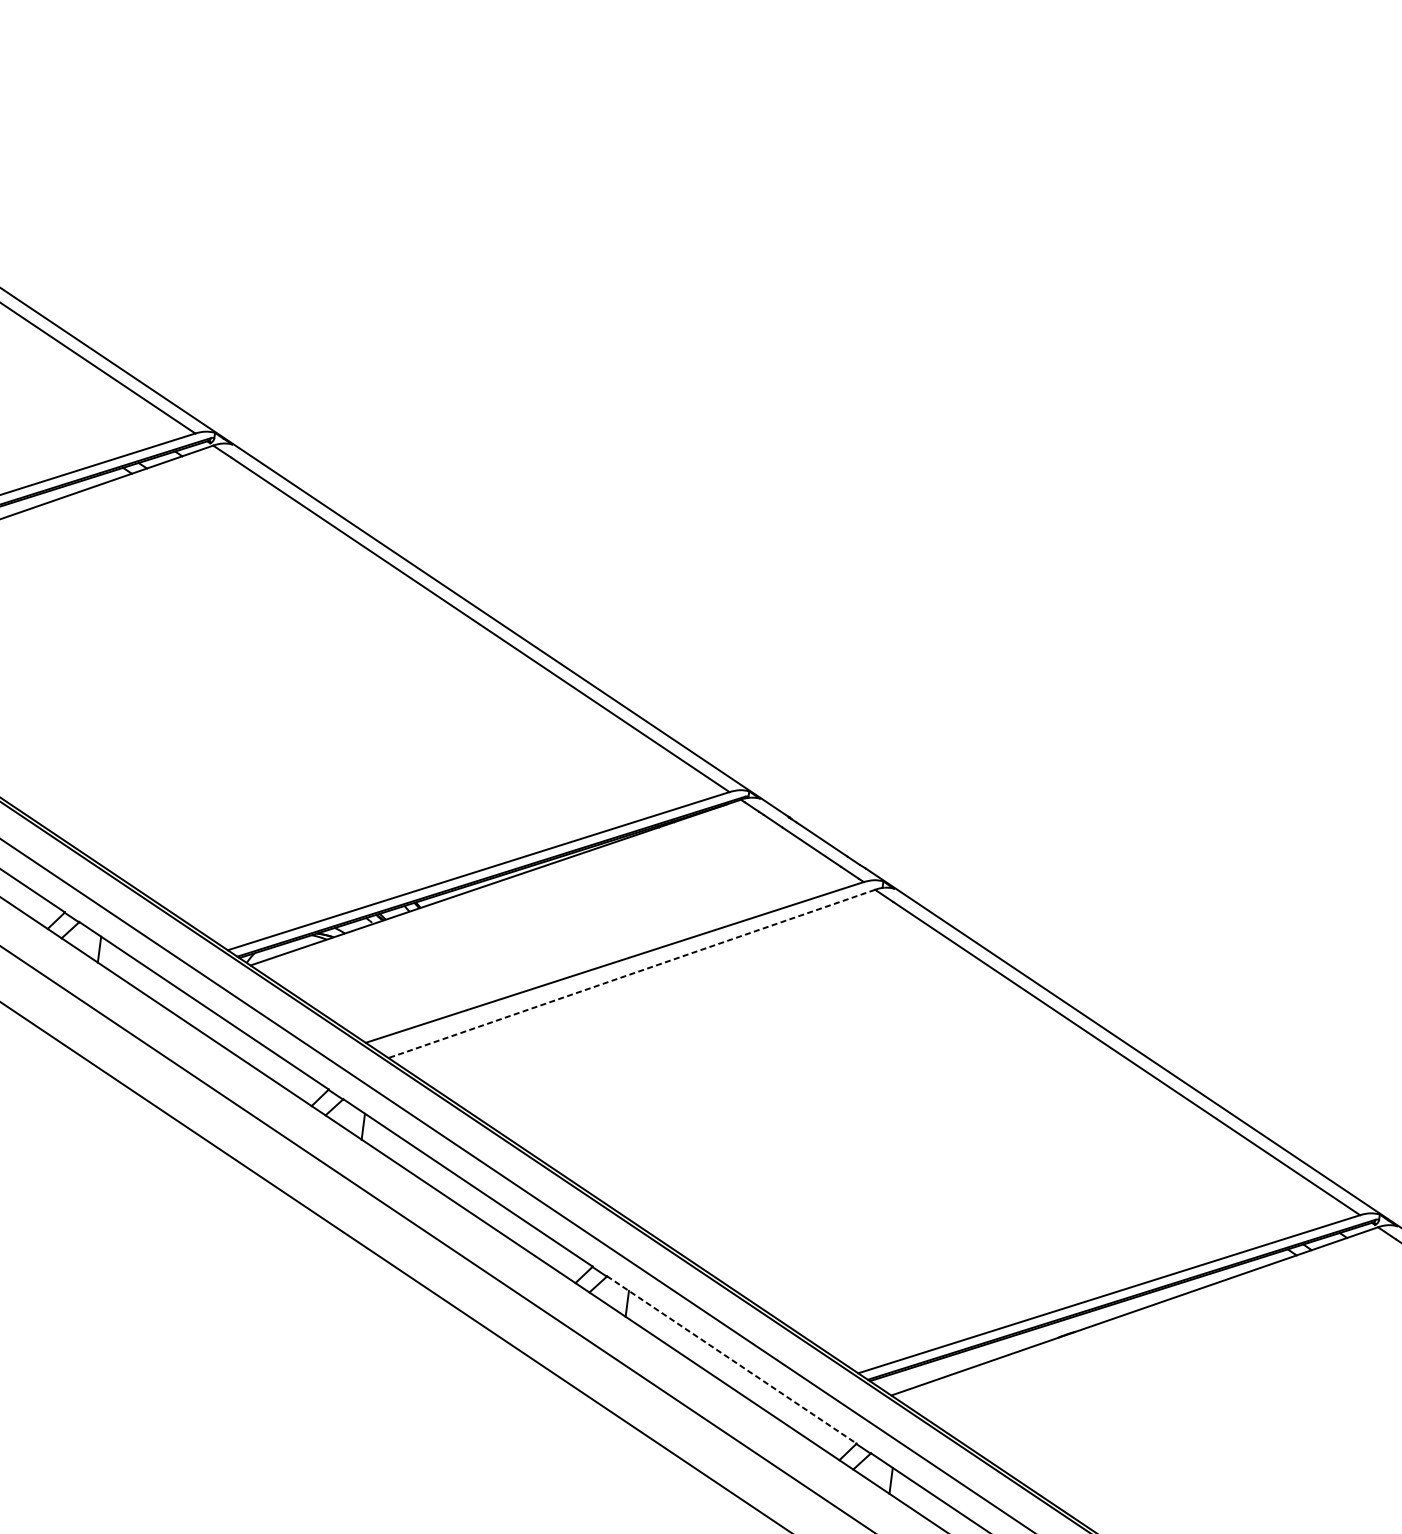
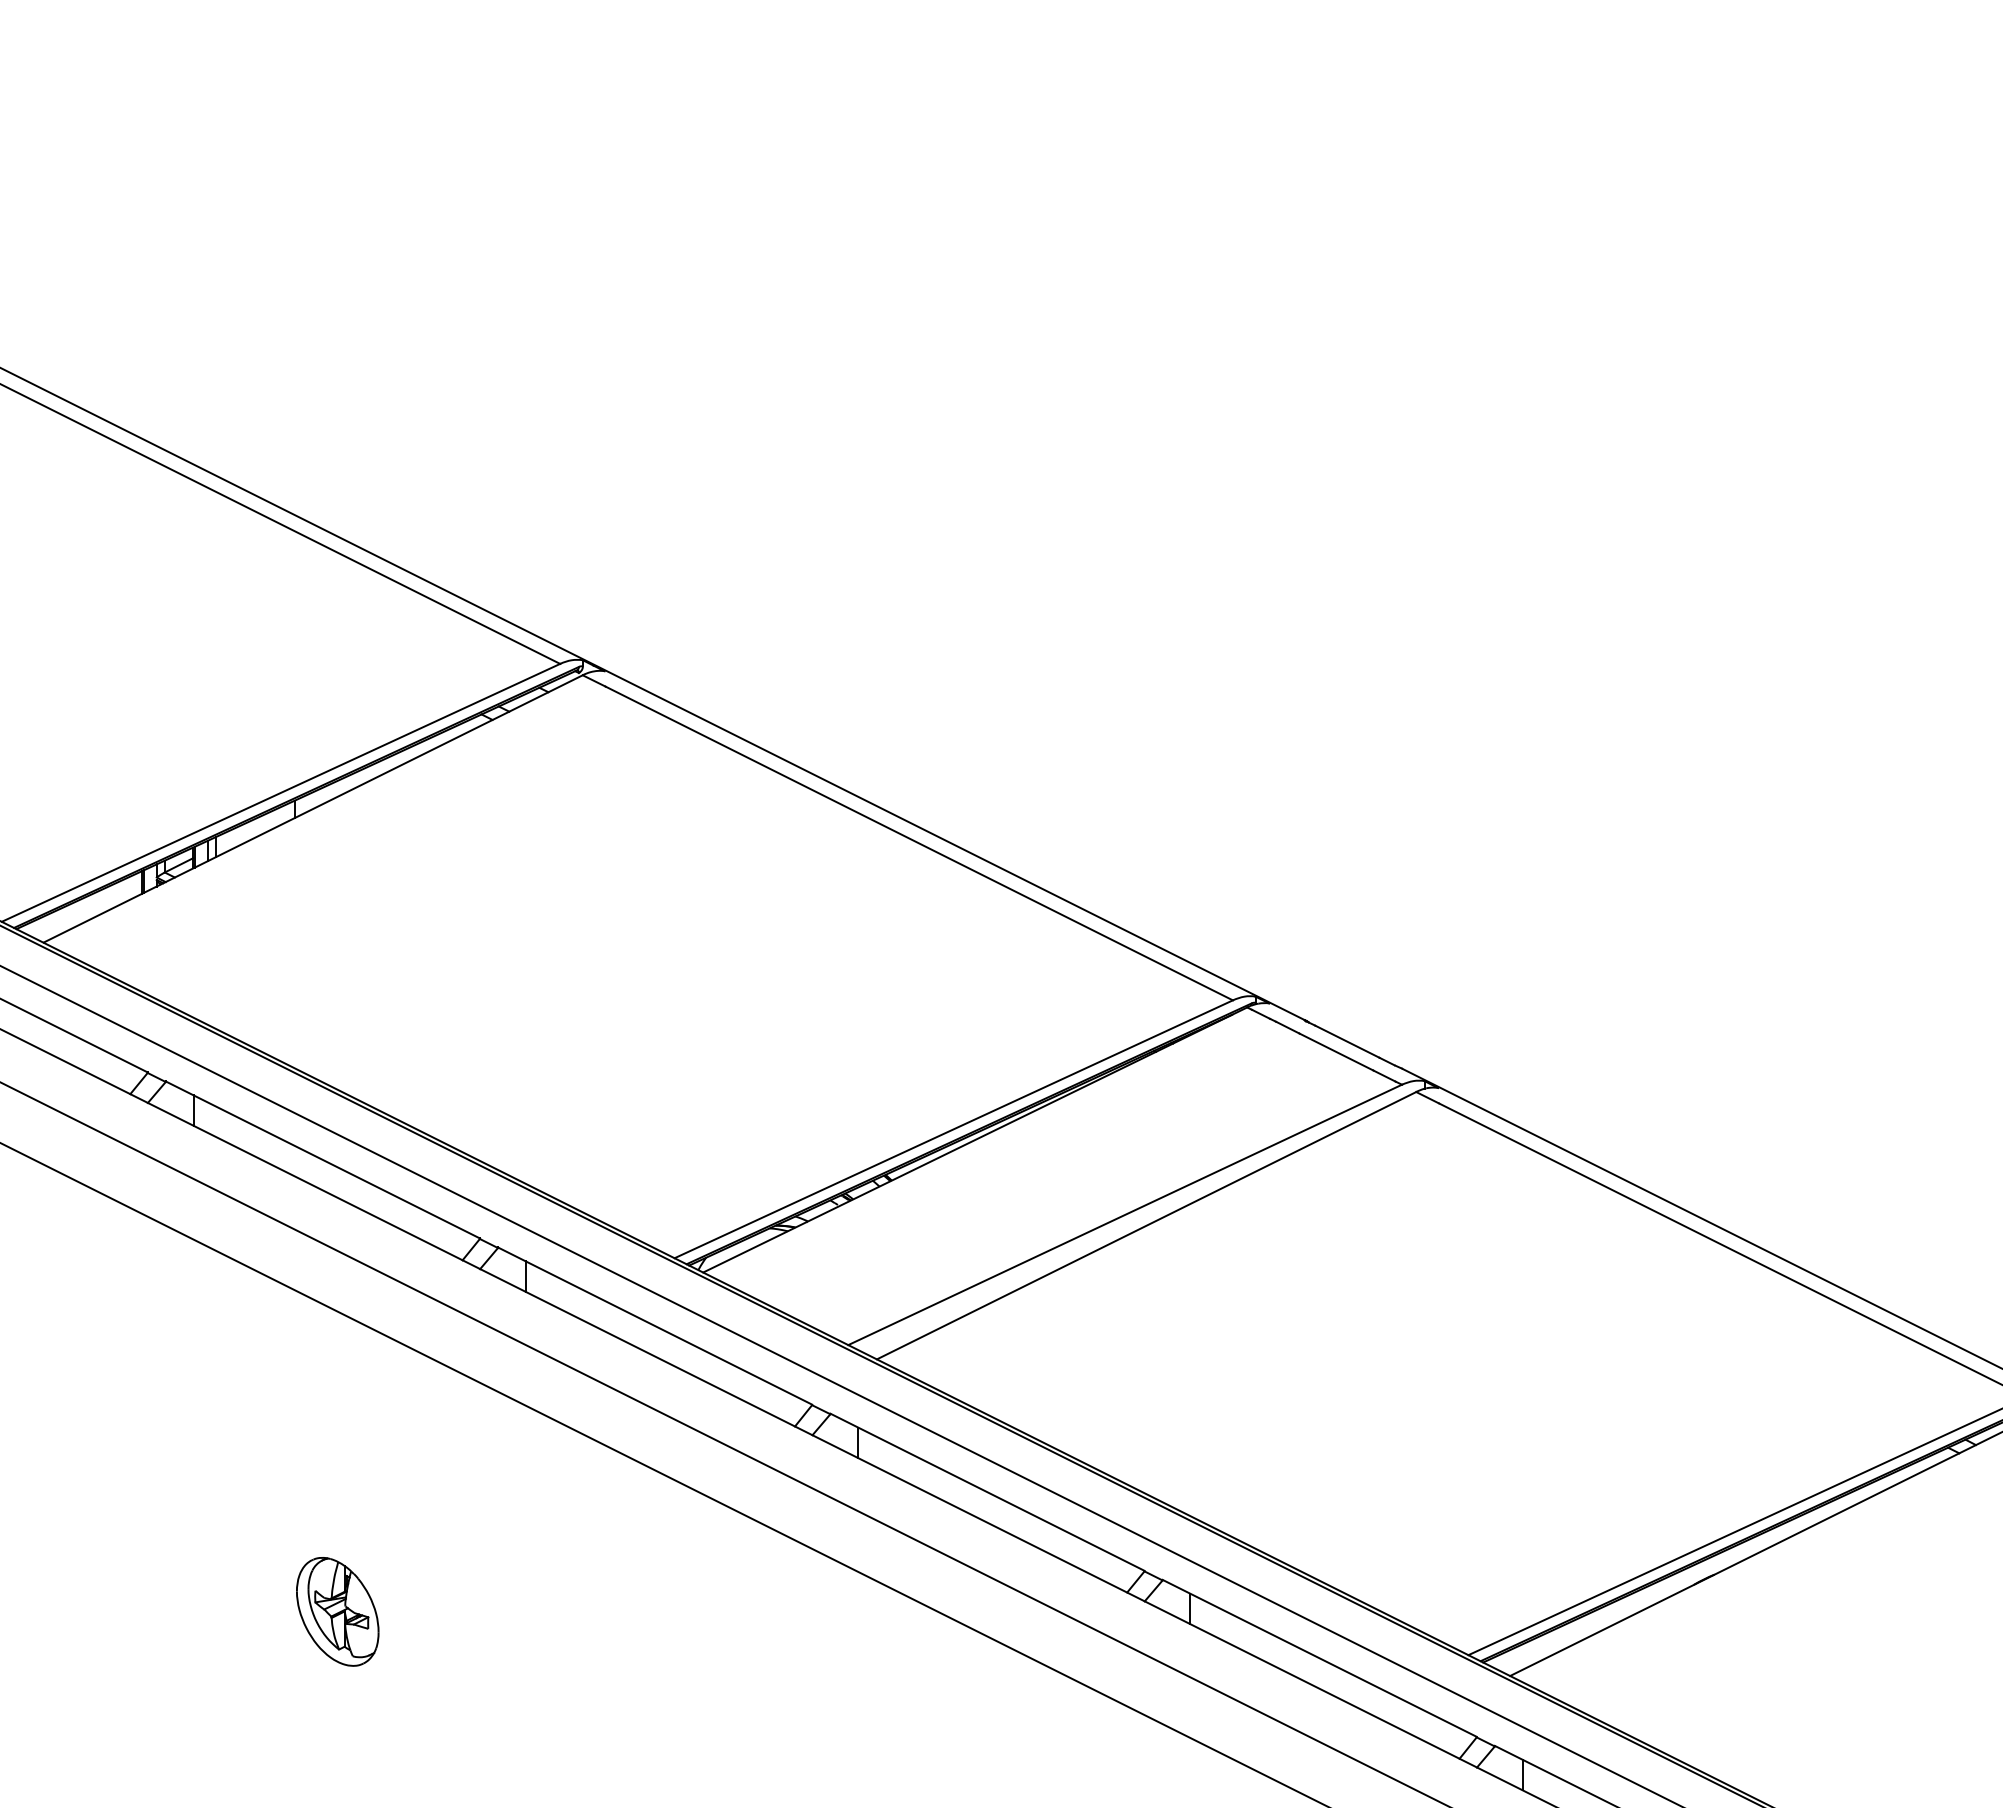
line: (631, 973) -> (1146, 1225), dashed -> solid
line: (731, 1359) -> (1319, 1658), dashed -> solid

